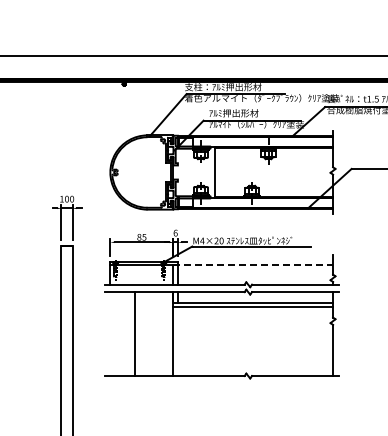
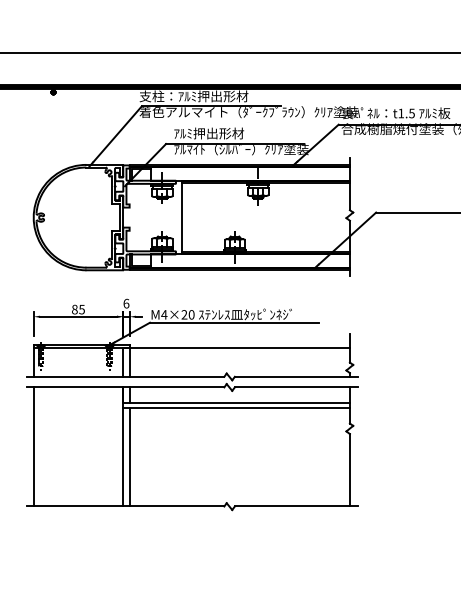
line: (253, 264) -> (236, 348), dashed -> solid
line: (135, 333) -> (33, 446), moved
line: (177, 340) -> (129, 456), added

